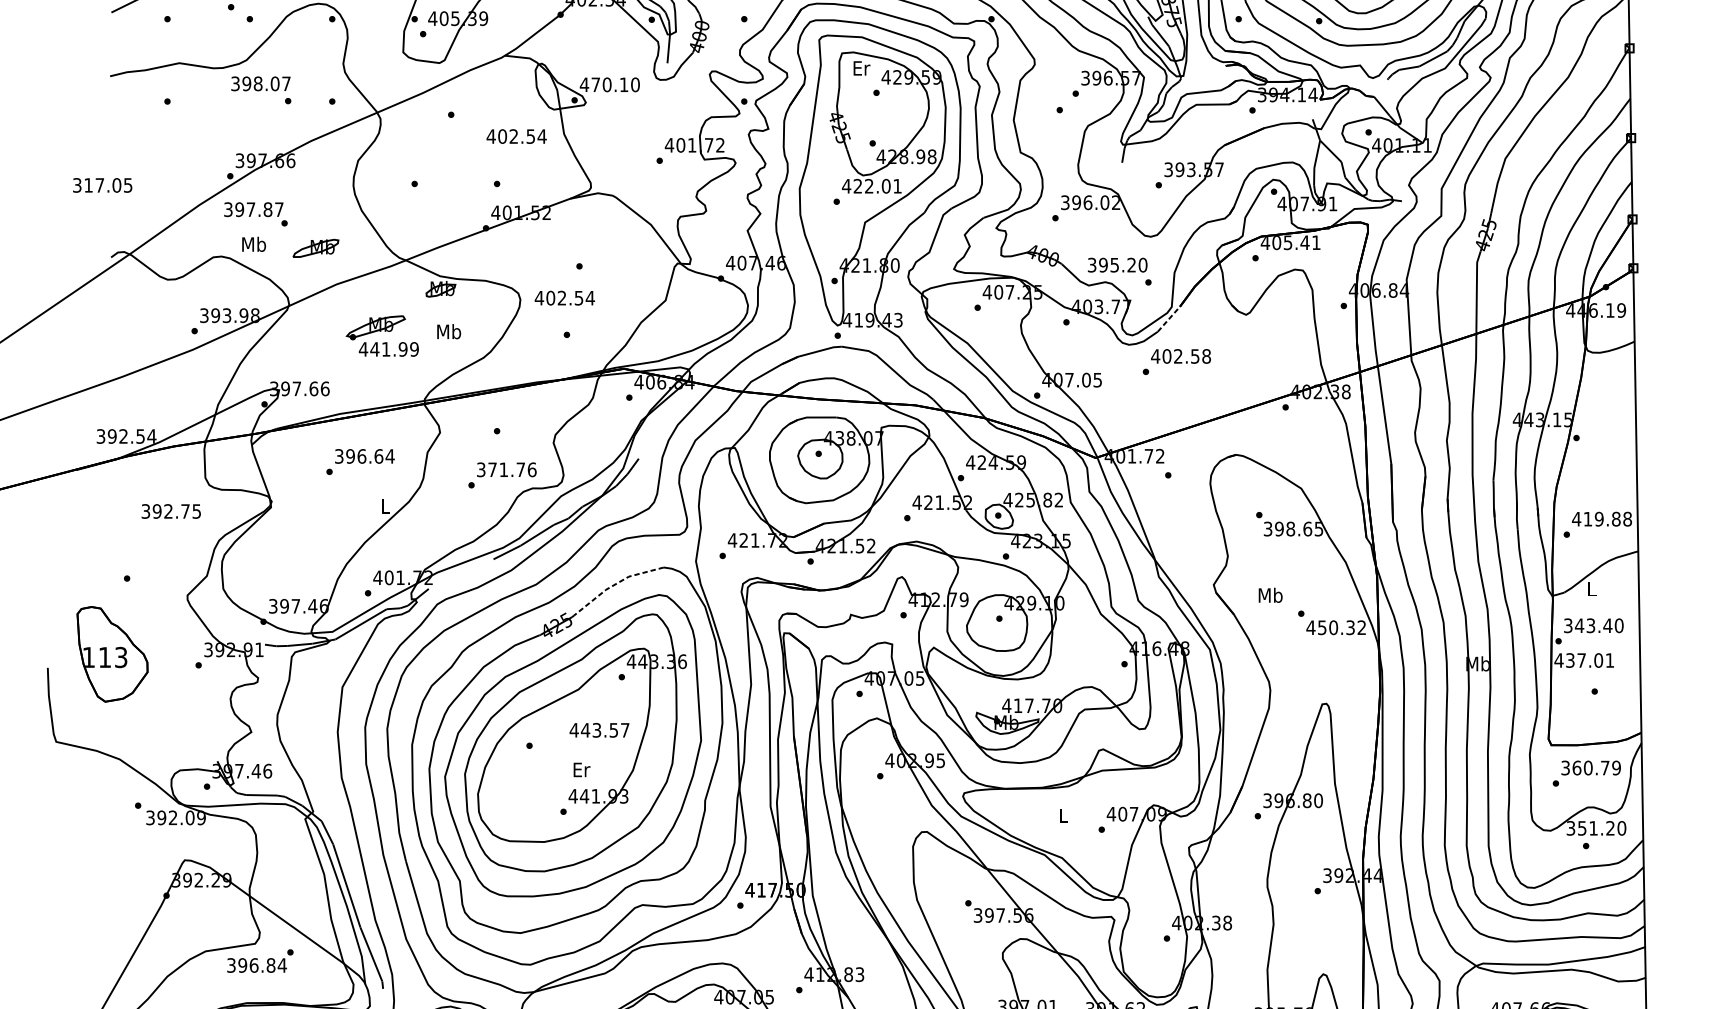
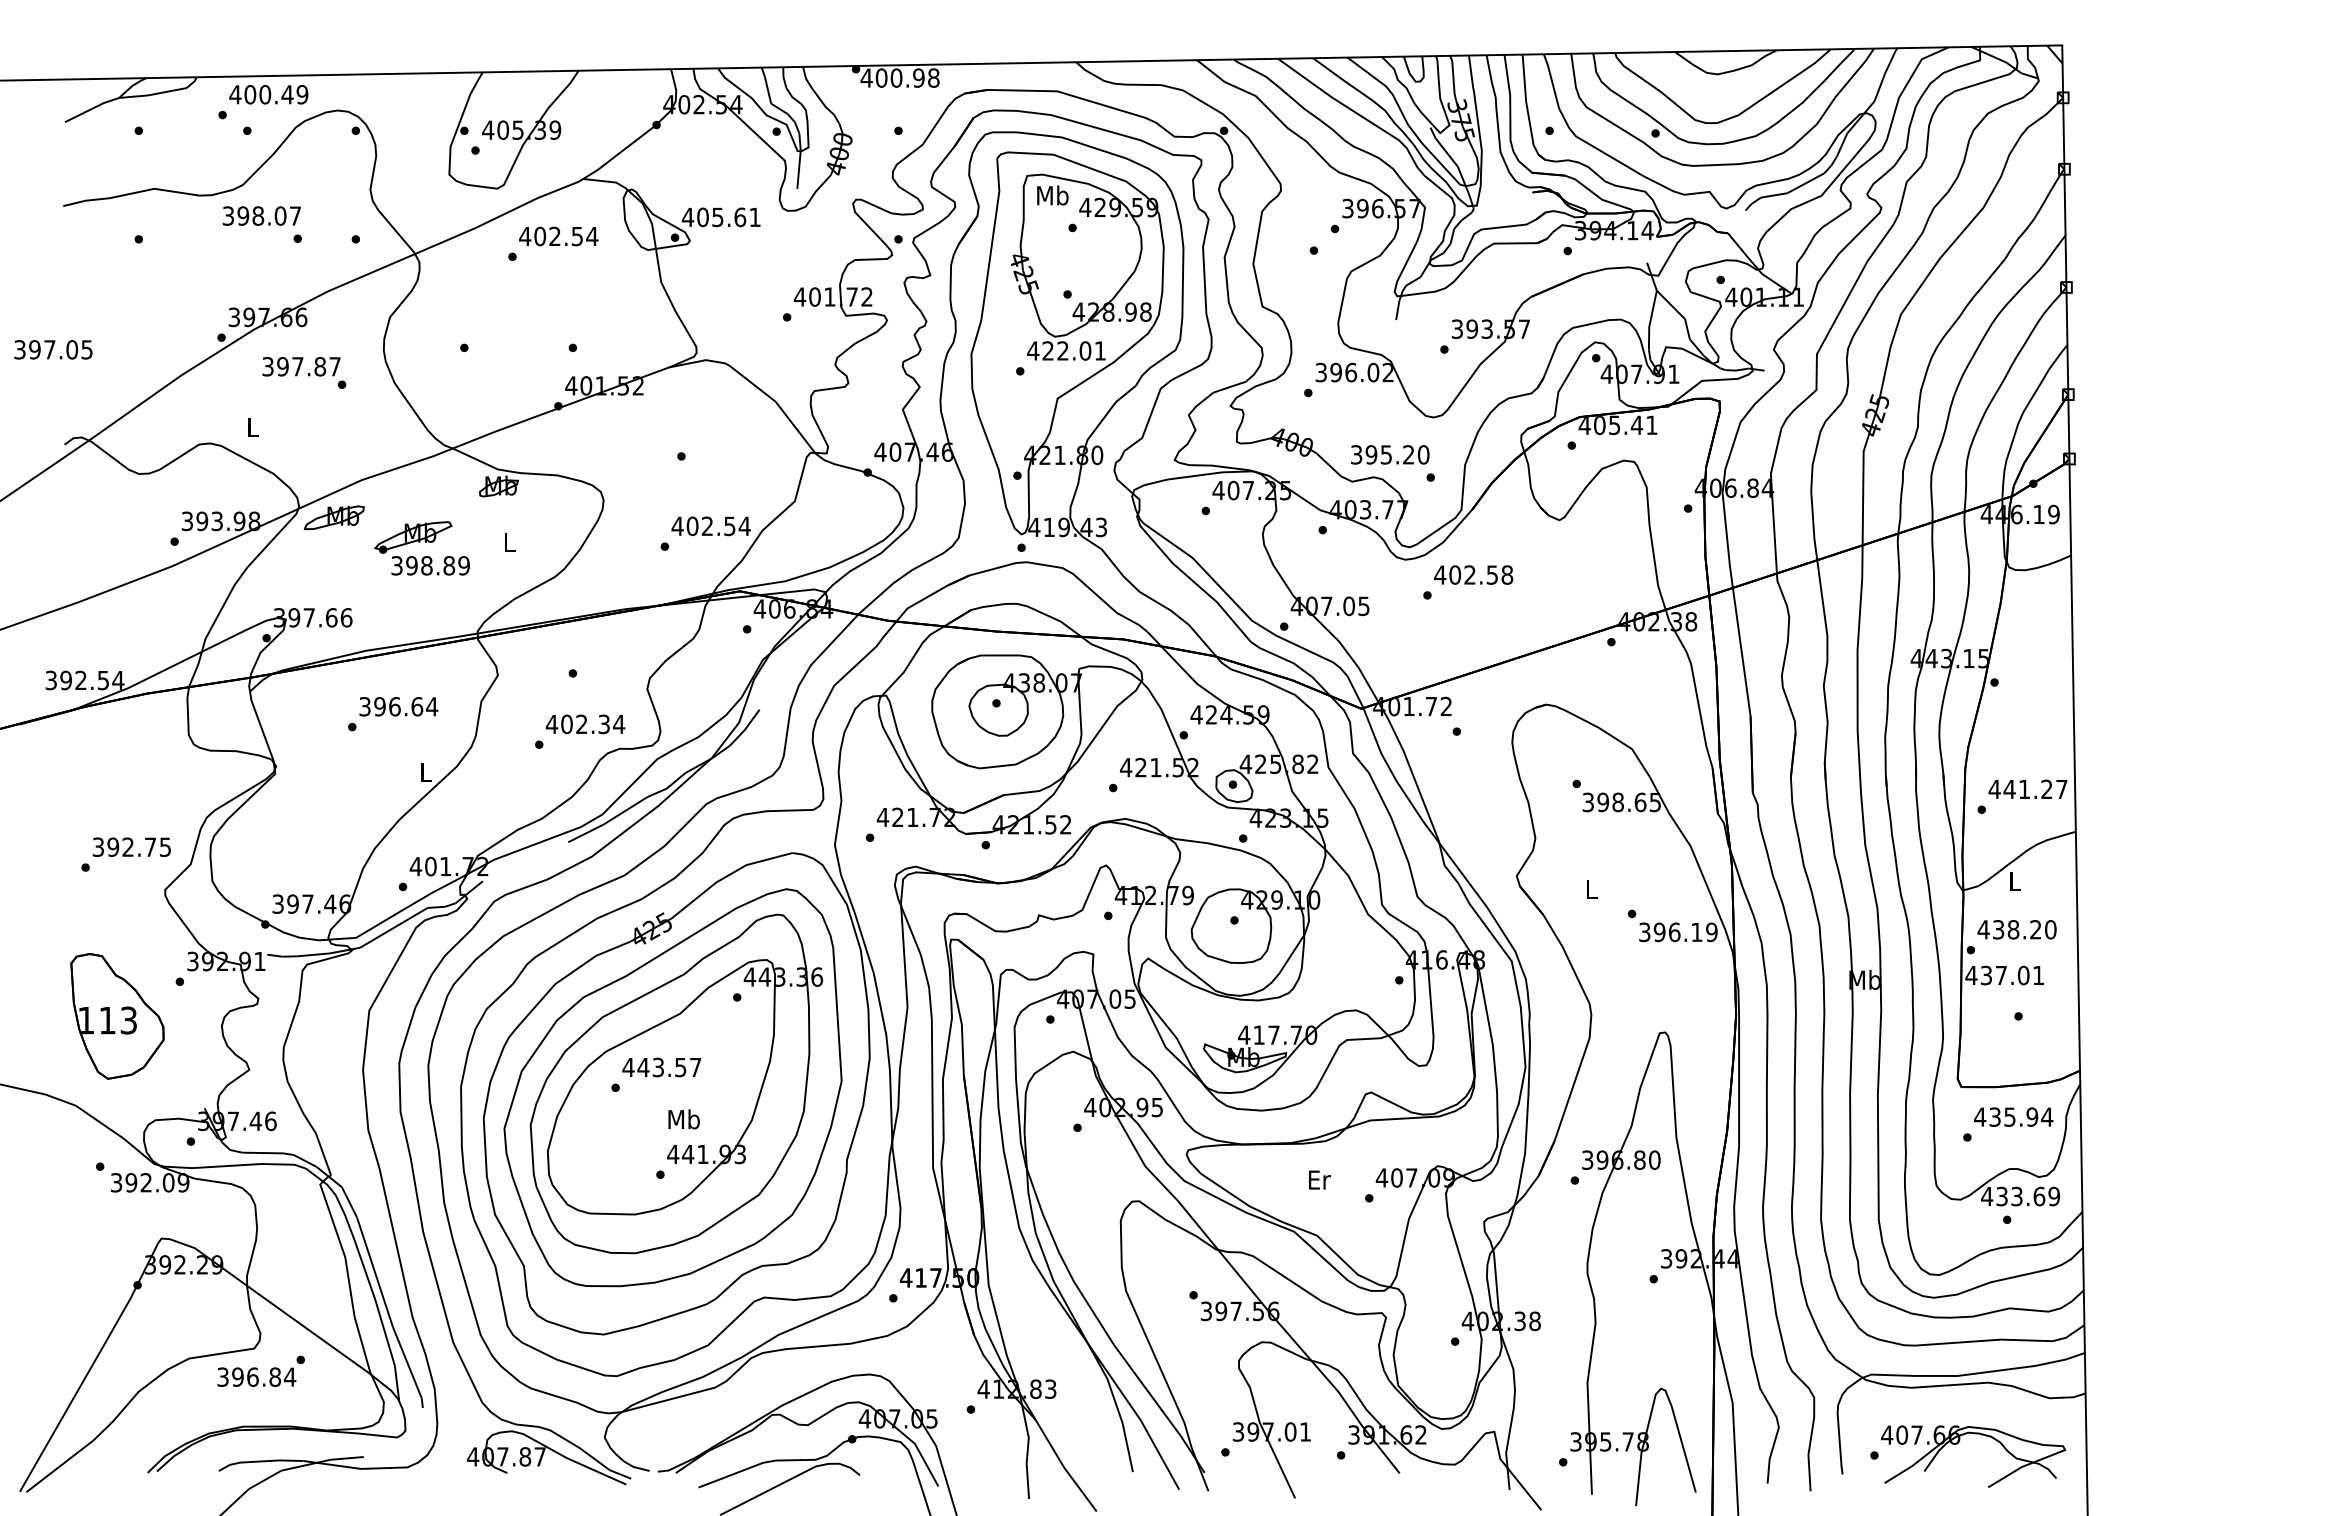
text: (861, 68) -> (1052, 195), Er -> Mb
text: (615, 84) -> (729, 217), 470.10 -> 405.61
text: (516, 136) -> (558, 236), moved
text: (88, 185) -> (34, 349), 317.05 -> 397.05
text: (256, 214) -> (304, 372), moved
text: (253, 244) -> (252, 427), Mb -> L
part: (315, 248) -> (333, 517), moved
text: (564, 298) -> (710, 526), moved
line: (1169, 318) -> (1458, 525), dashed -> solid
text: (448, 331) -> (509, 542), Mb -> L
text: (382, 349) -> (422, 565), 441.99 -> 398.89
text: (506, 469) -> (585, 724), 371.76 -> 402.34
text: (171, 510) -> (131, 846), moved
text: (1607, 519) -> (2035, 789), 419.88 -> 441.27
line: (615, 584) -> (728, 875), dashed -> solid
text: (1270, 595) -> (1591, 889), Mb -> L
text: (1587, 625) -> (2009, 929), 343.40 -> 438.20
text: (1335, 627) -> (1677, 932), 450.32 -> 396.19
part: (112, 654) -> (117, 1016), moved
text: (599, 730) -> (661, 1067), moved
text: (1590, 767) -> (2013, 1116), 360.79 -> 435.94
text: (581, 769) -> (683, 1119), Er -> Mb
text: (1063, 815) -> (1319, 1179), L -> Er
text: (1596, 828) -> (2020, 1196), 351.20 -> 433.69

